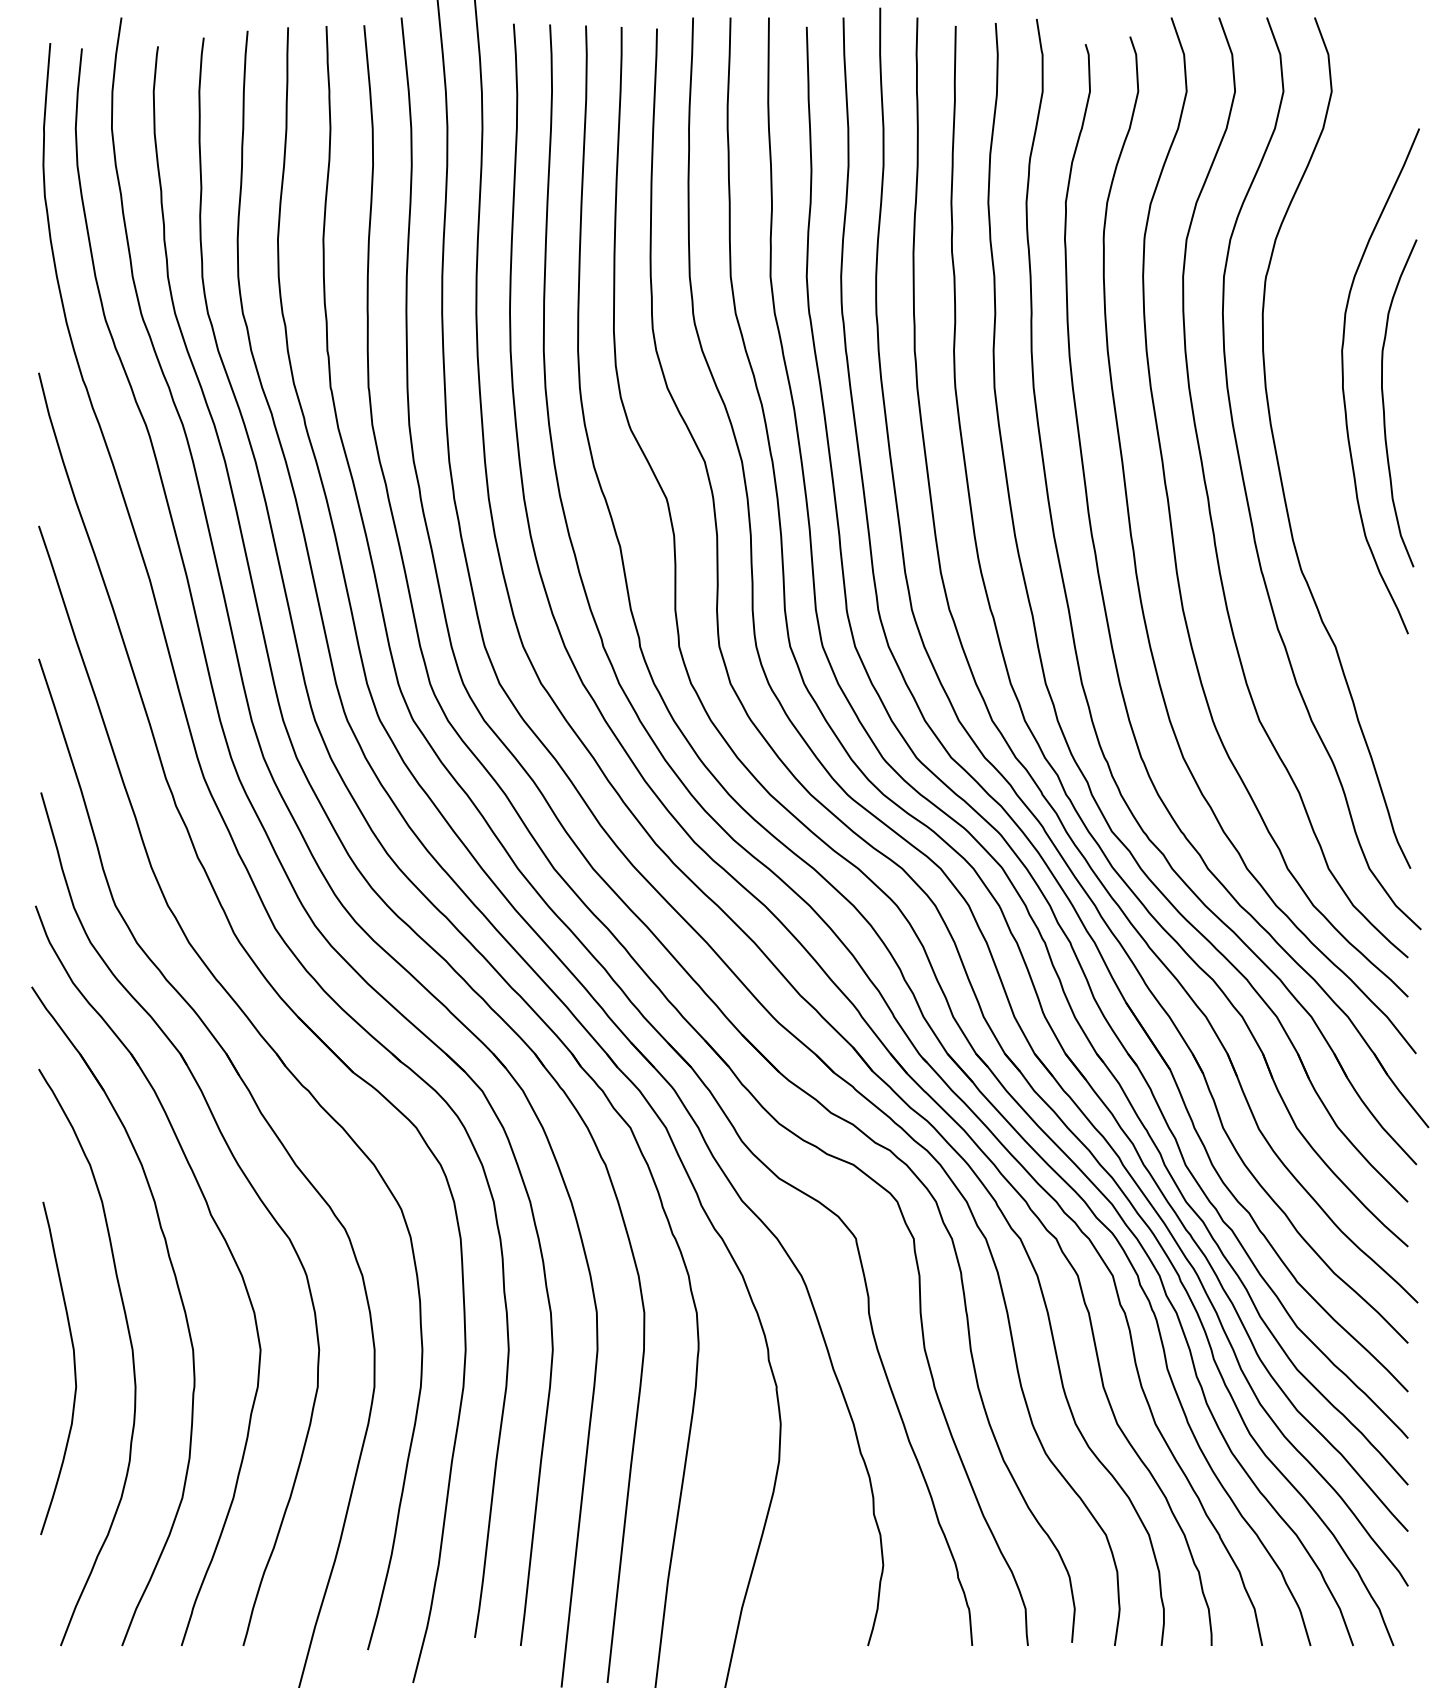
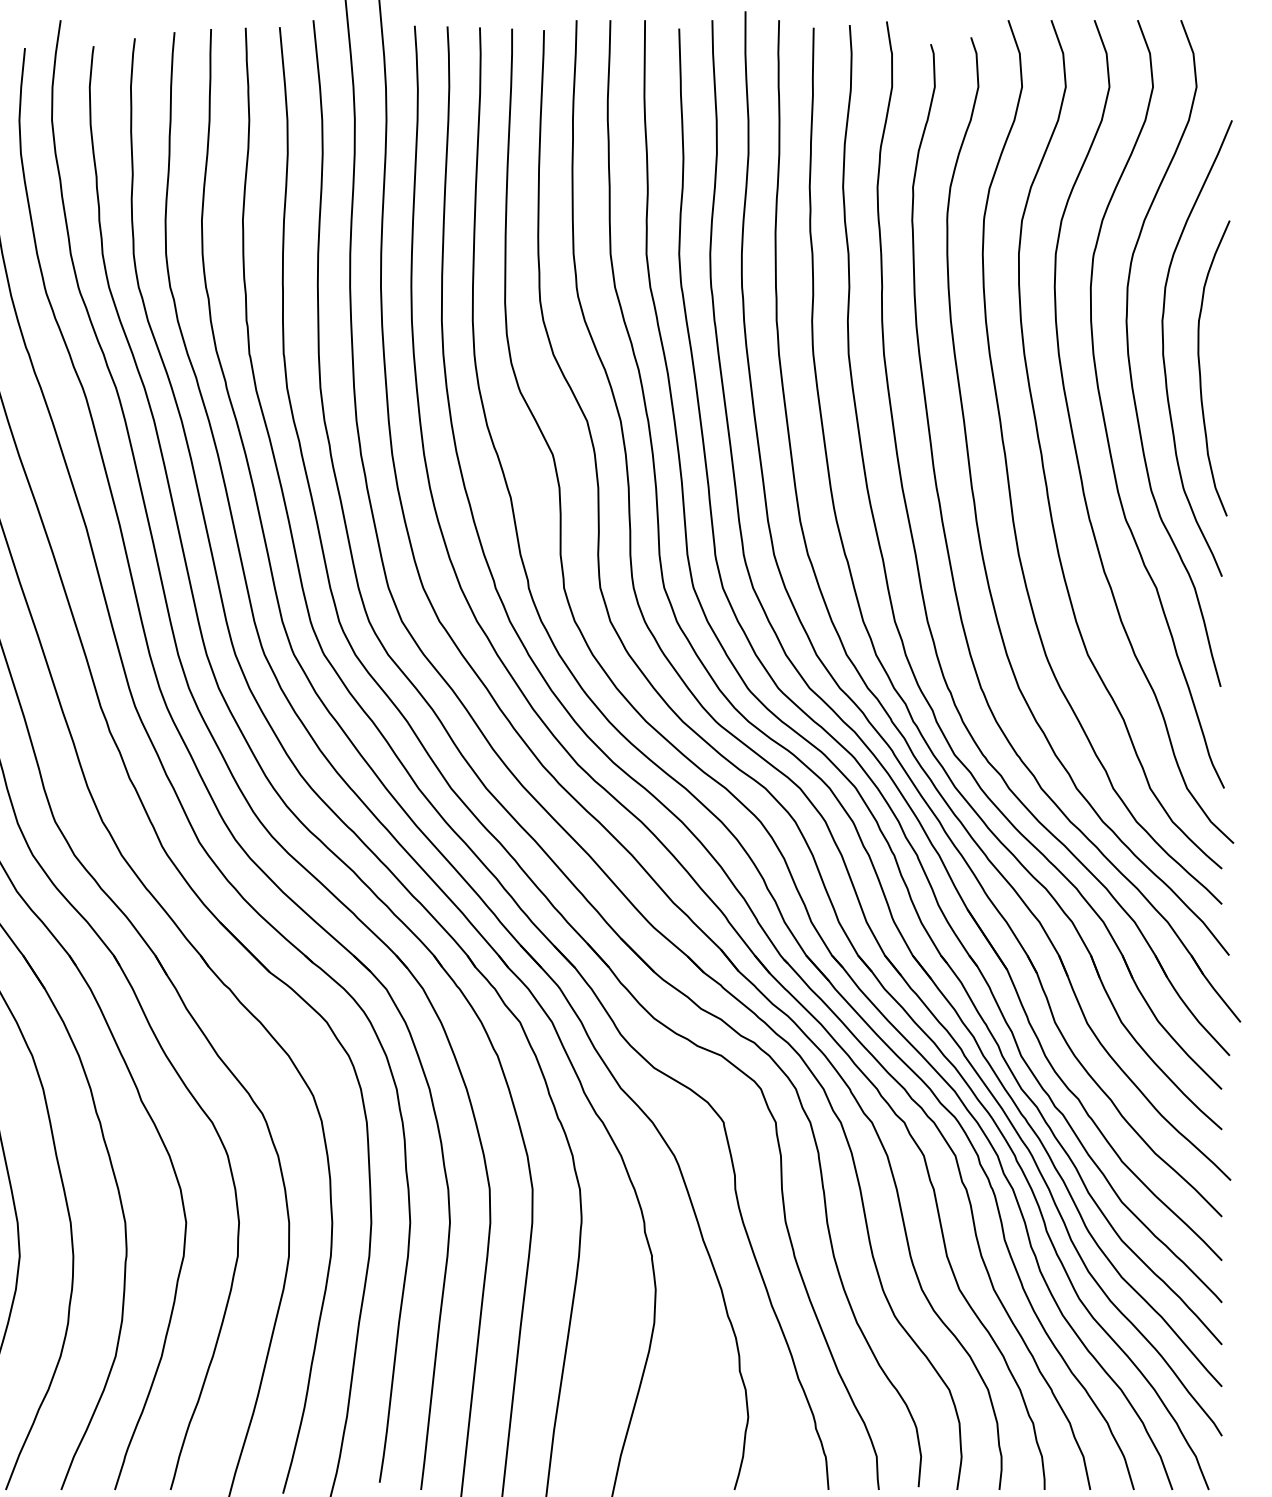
curve: (1306, 395) -> (1130, 361), added

